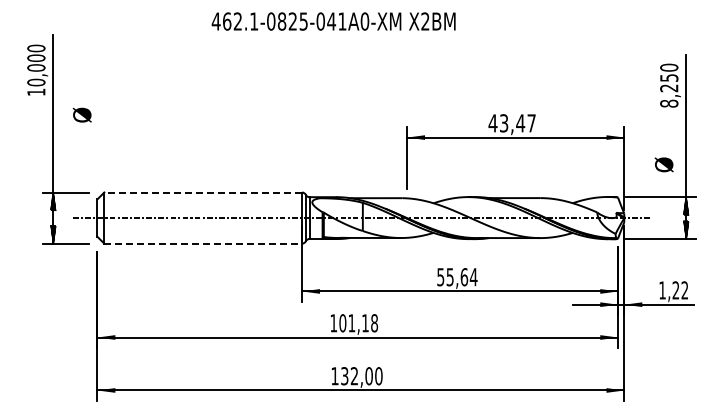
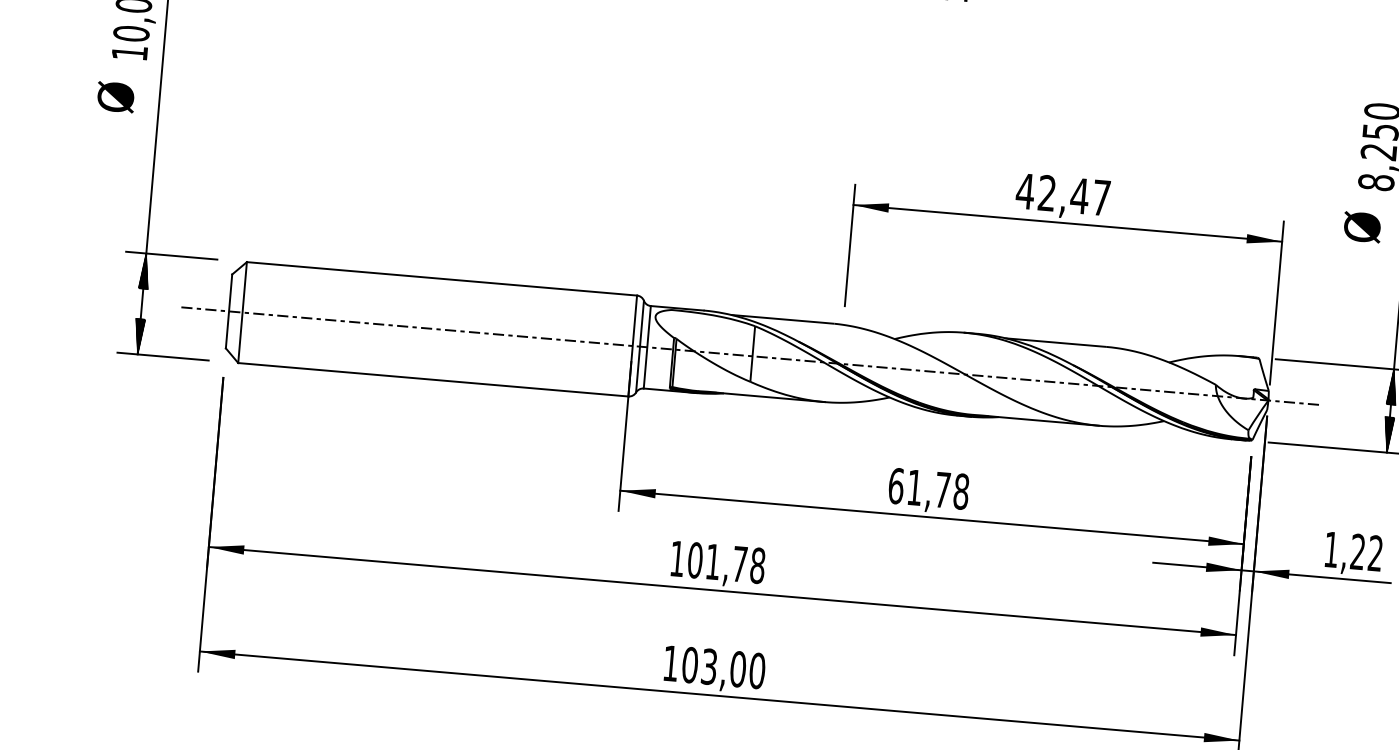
text: (81, 114) -> (114, 95), moved
text: (504, 123) -> (1047, 193), 43,47 -> 42,47
text: (663, 164) -> (1361, 226), moved
line: (203, 192) -> (442, 278), dashed -> solid
line: (203, 243) -> (433, 379), dashed -> solid
text: (457, 277) -> (929, 489), 55,64 -> 61,78
text: (365, 323) -> (739, 564), 101,18 -> 101,78
text: (349, 376) -> (699, 666), 132,00 -> 103,00

